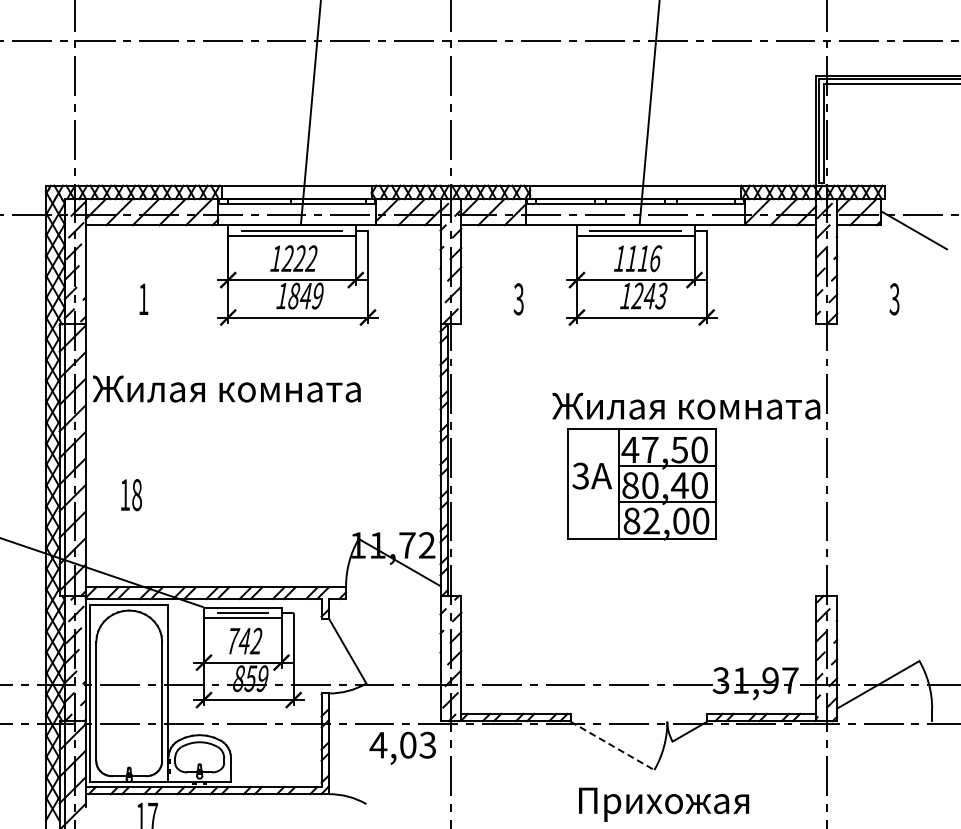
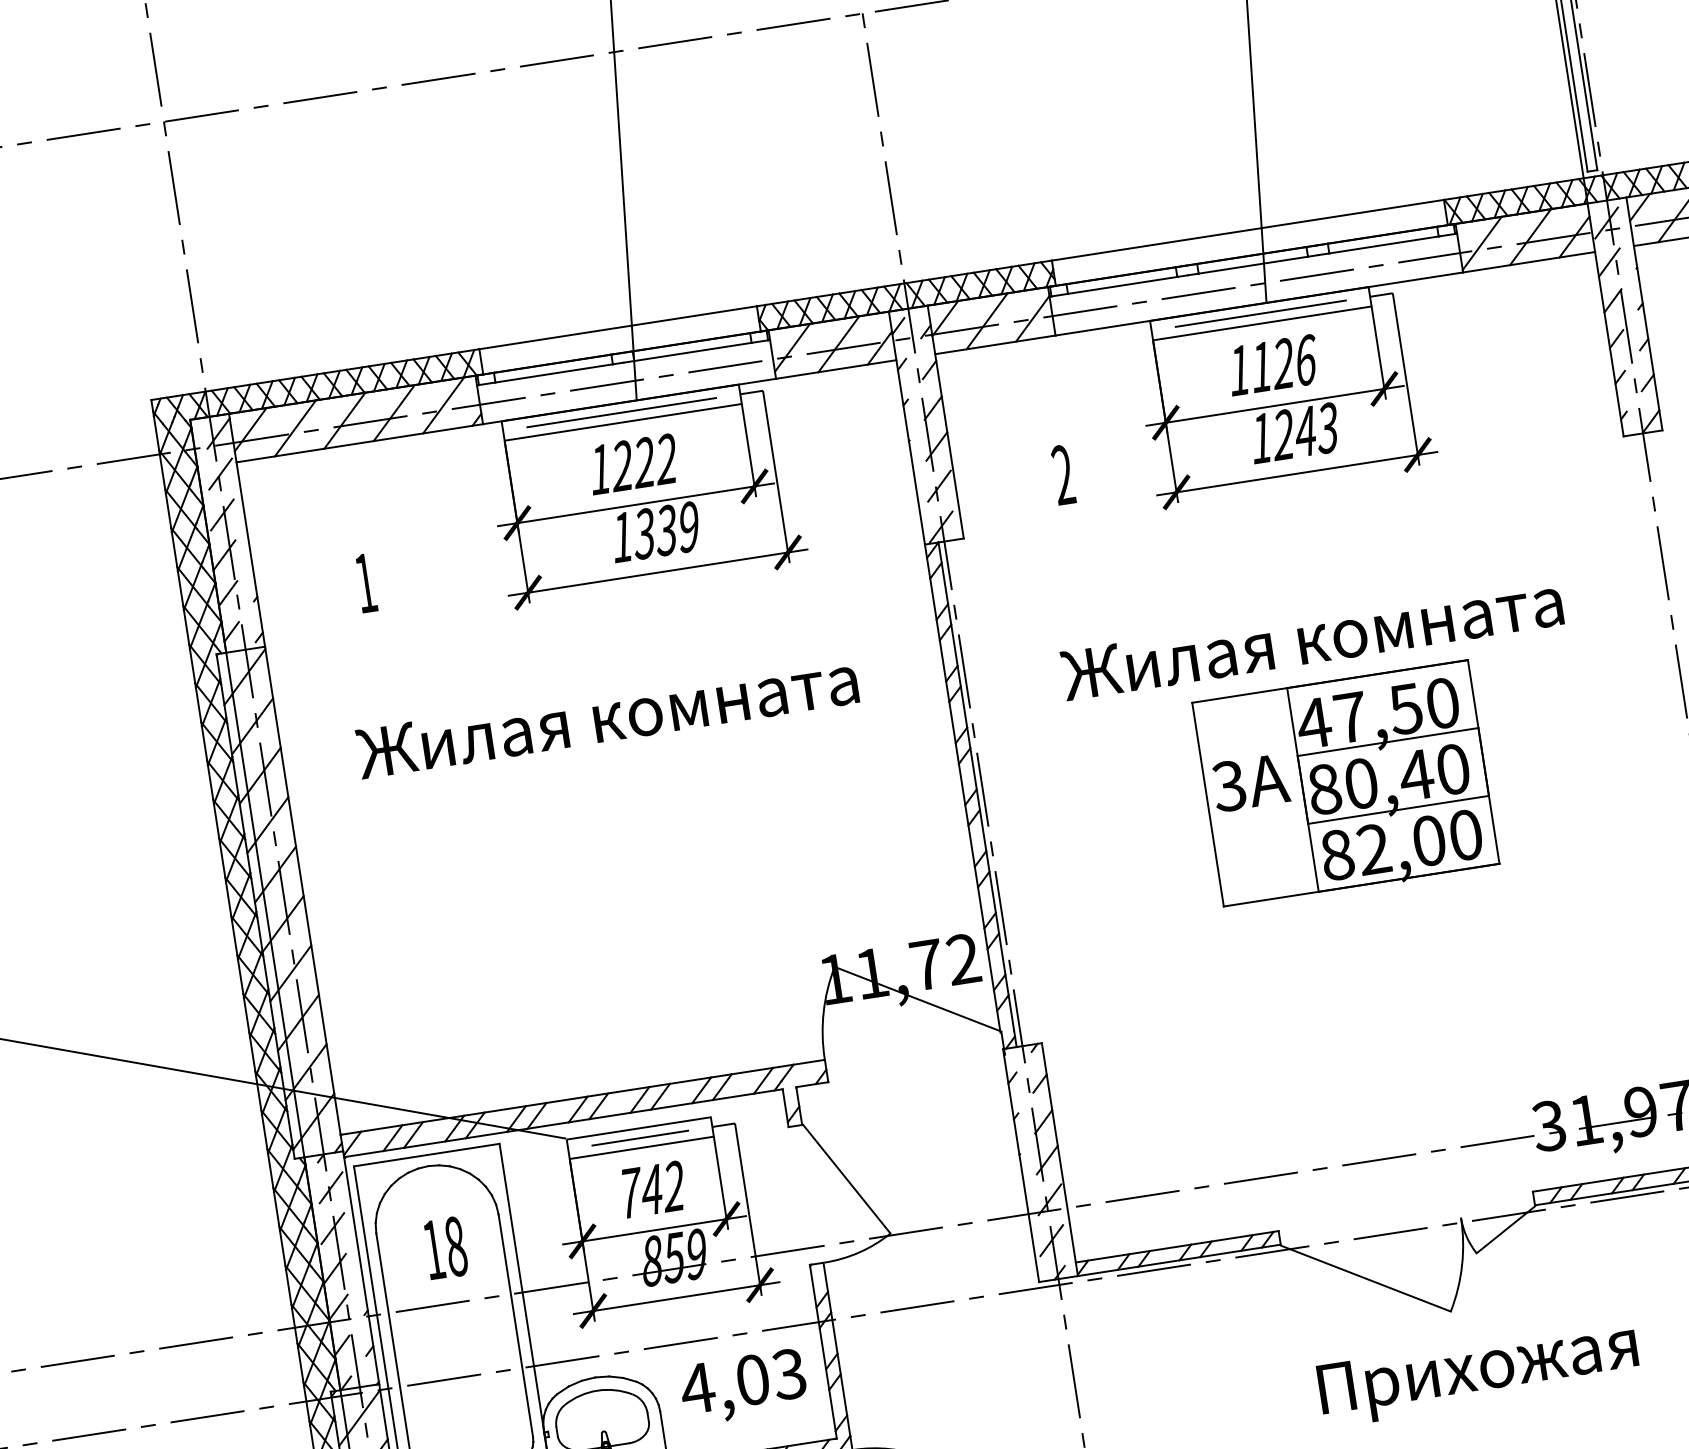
text: (642, 258) -> (1281, 363), 1116 -> 1126
text: (299, 295) -> (654, 531), 1849 -> 1339
text: (518, 299) -> (1062, 475), 3 -> 2
text: (226, 388) -> (606, 715), moved
text: (686, 405) -> (1312, 636), moved
text: (131, 495) -> (445, 1249), moved
line: (612, 746) -> (1366, 1279), dashed -> solid
text: (402, 747) -> (742, 1385), moved

